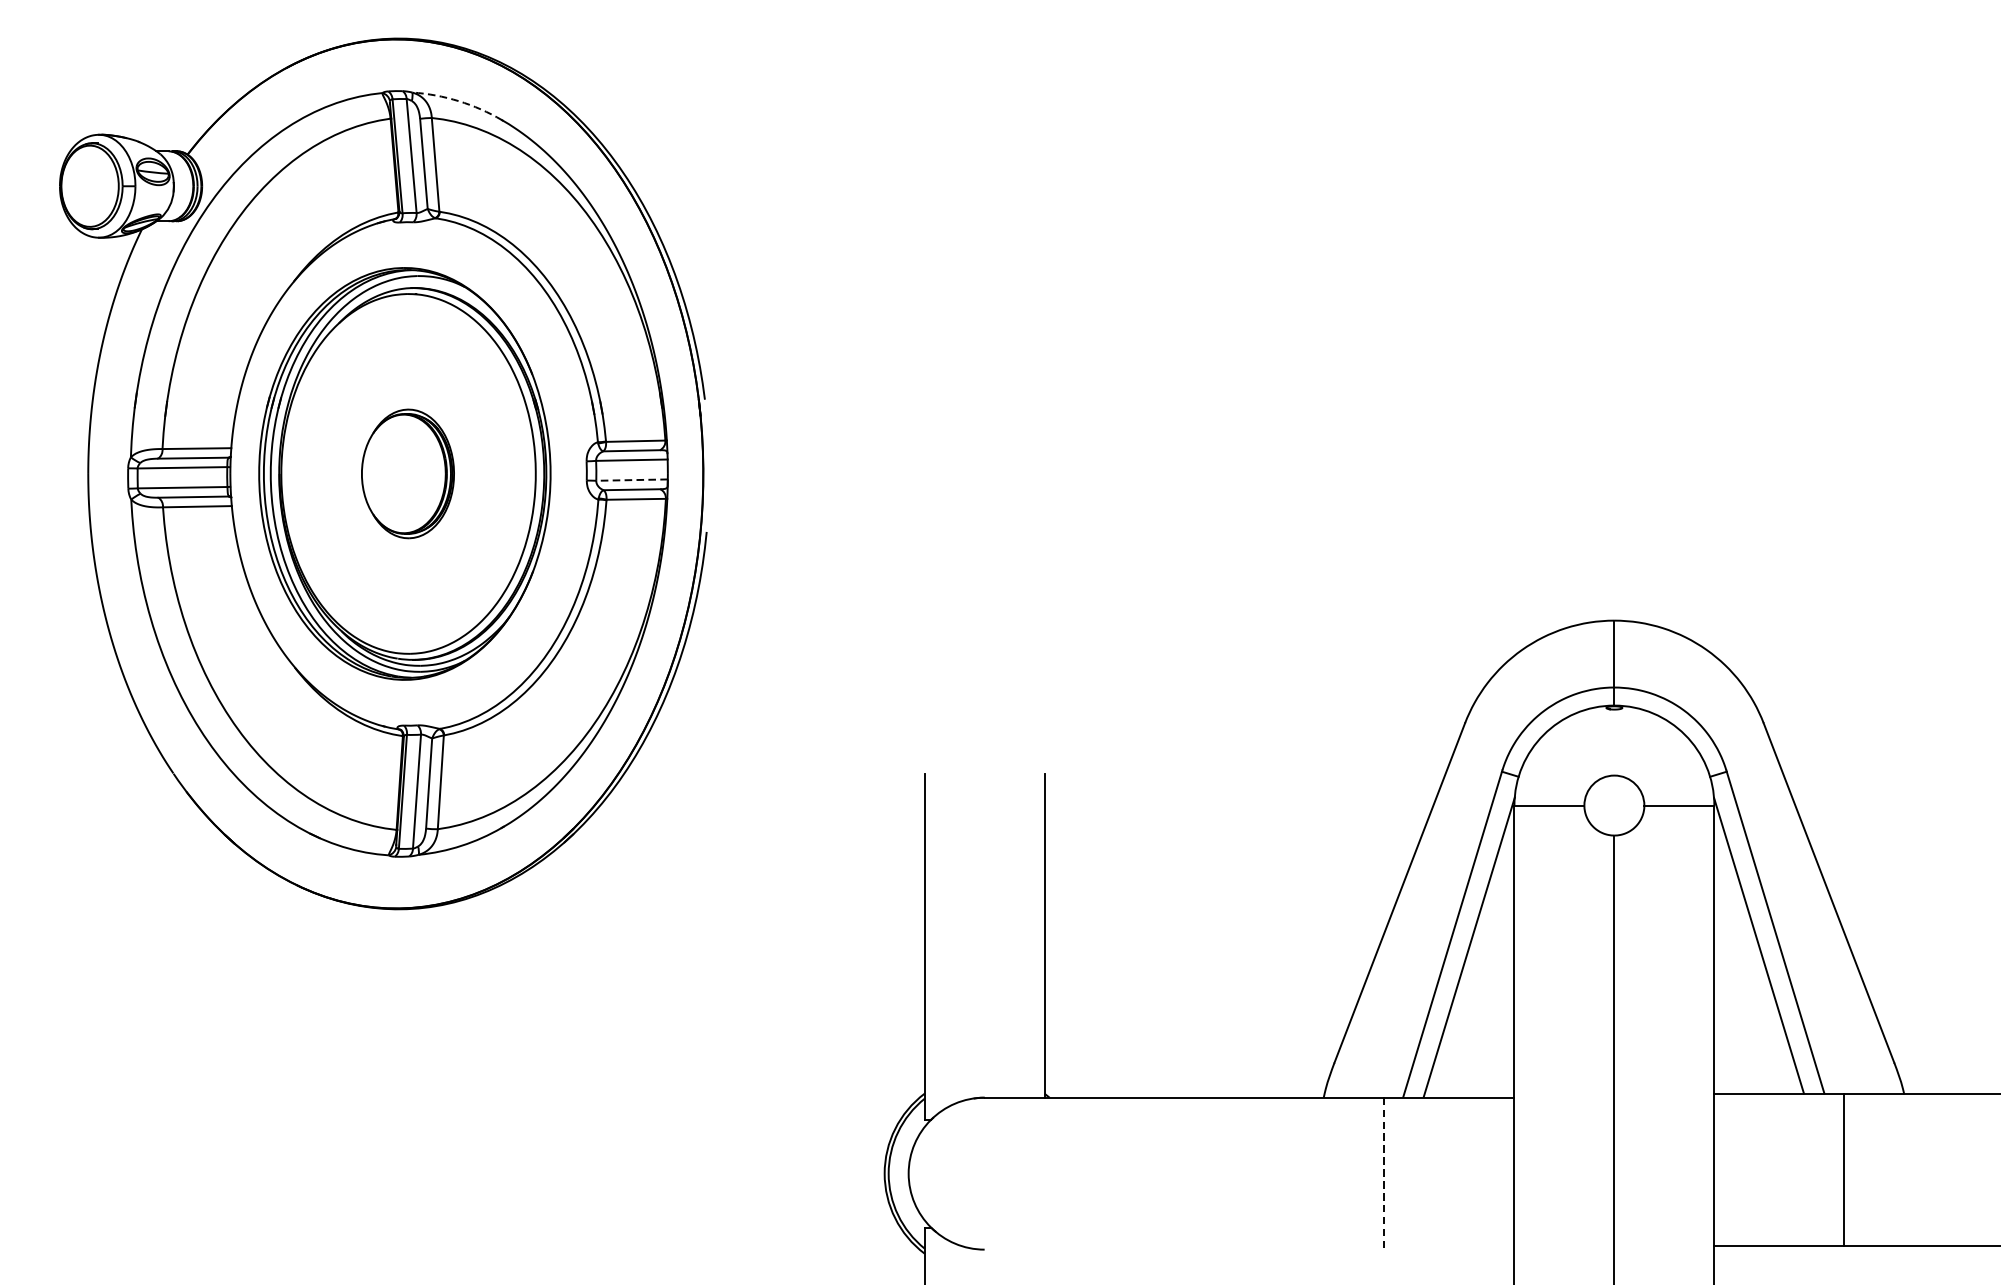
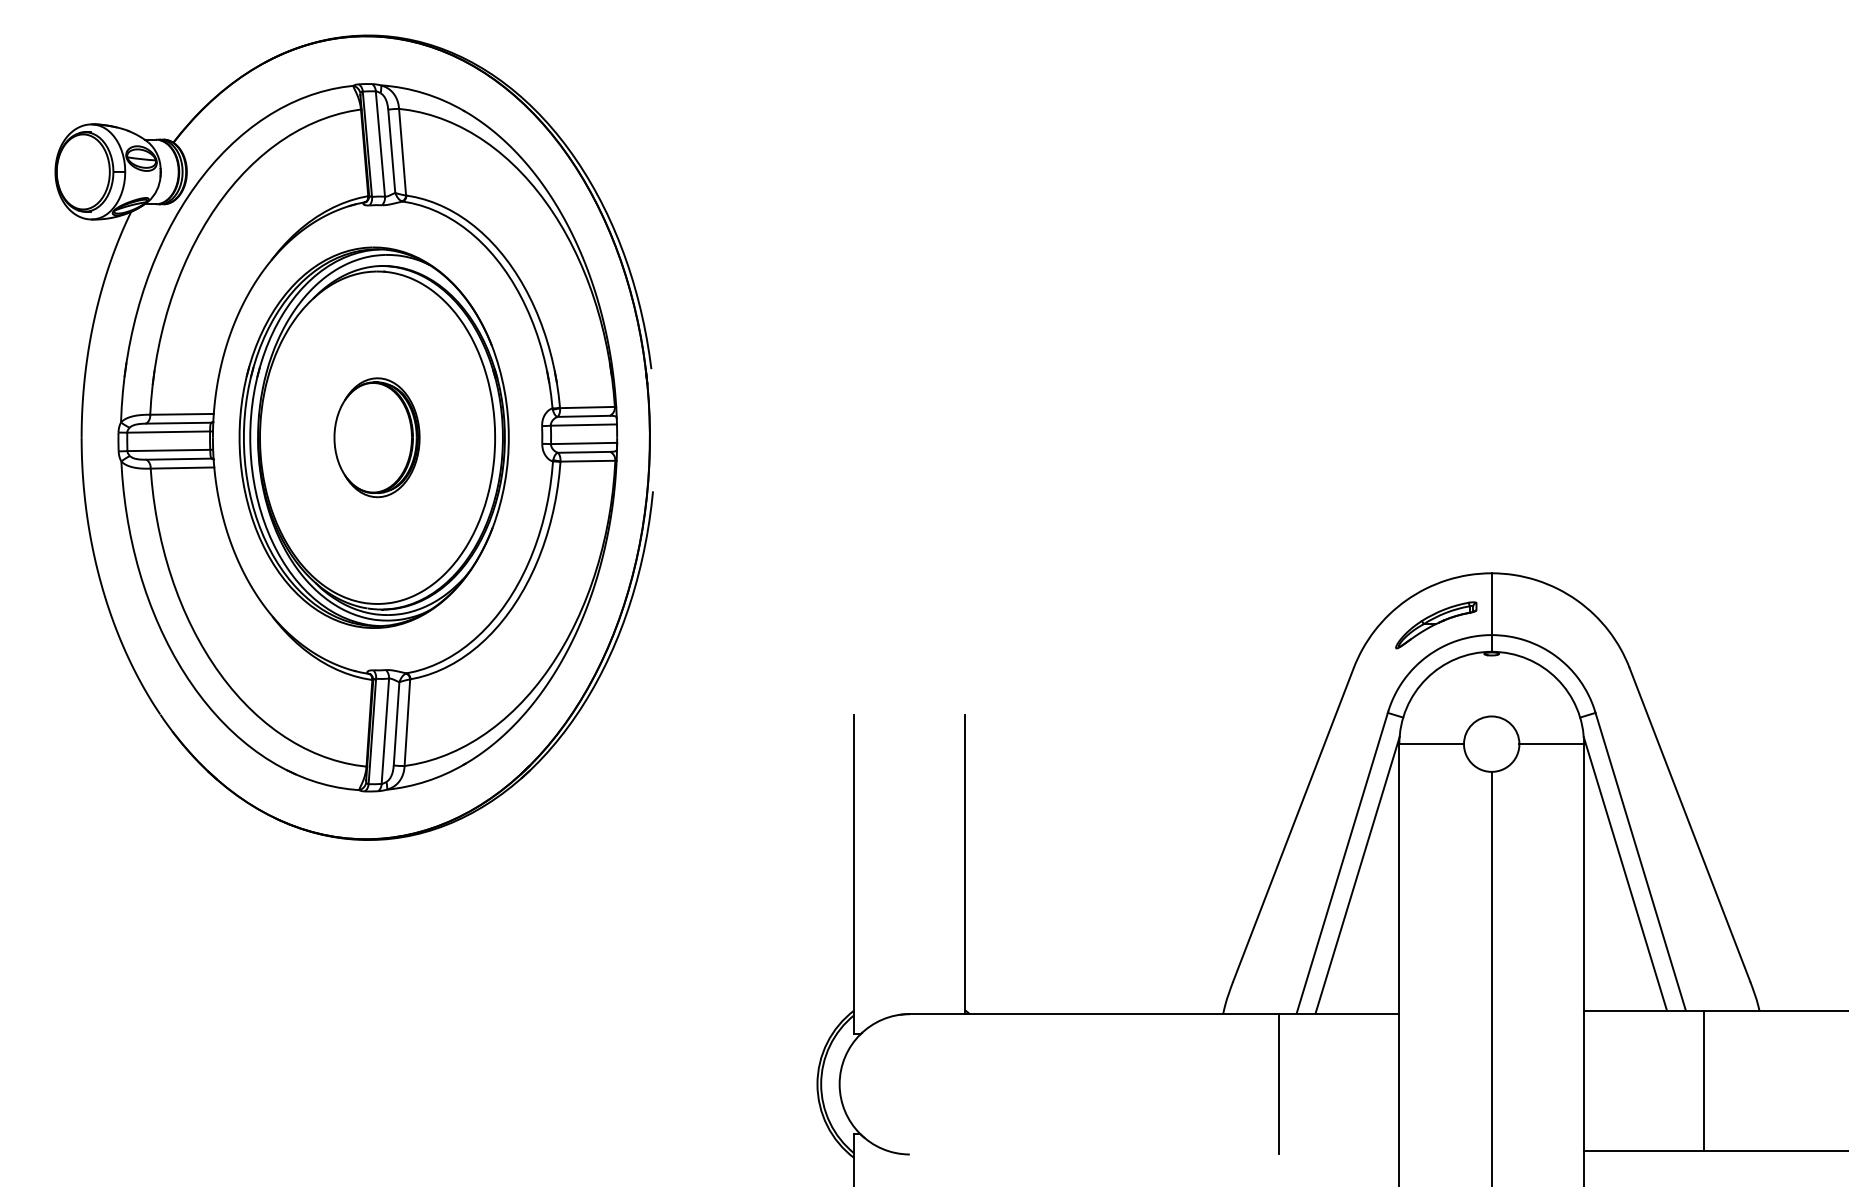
arc: (459, 101) -> (424, 93), dashed -> solid
line: (631, 480) -> (583, 443), dashed -> solid
part: (1554, 677) -> (1436, 625), added
line: (1384, 1173) -> (1279, 1084), dashed -> solid

